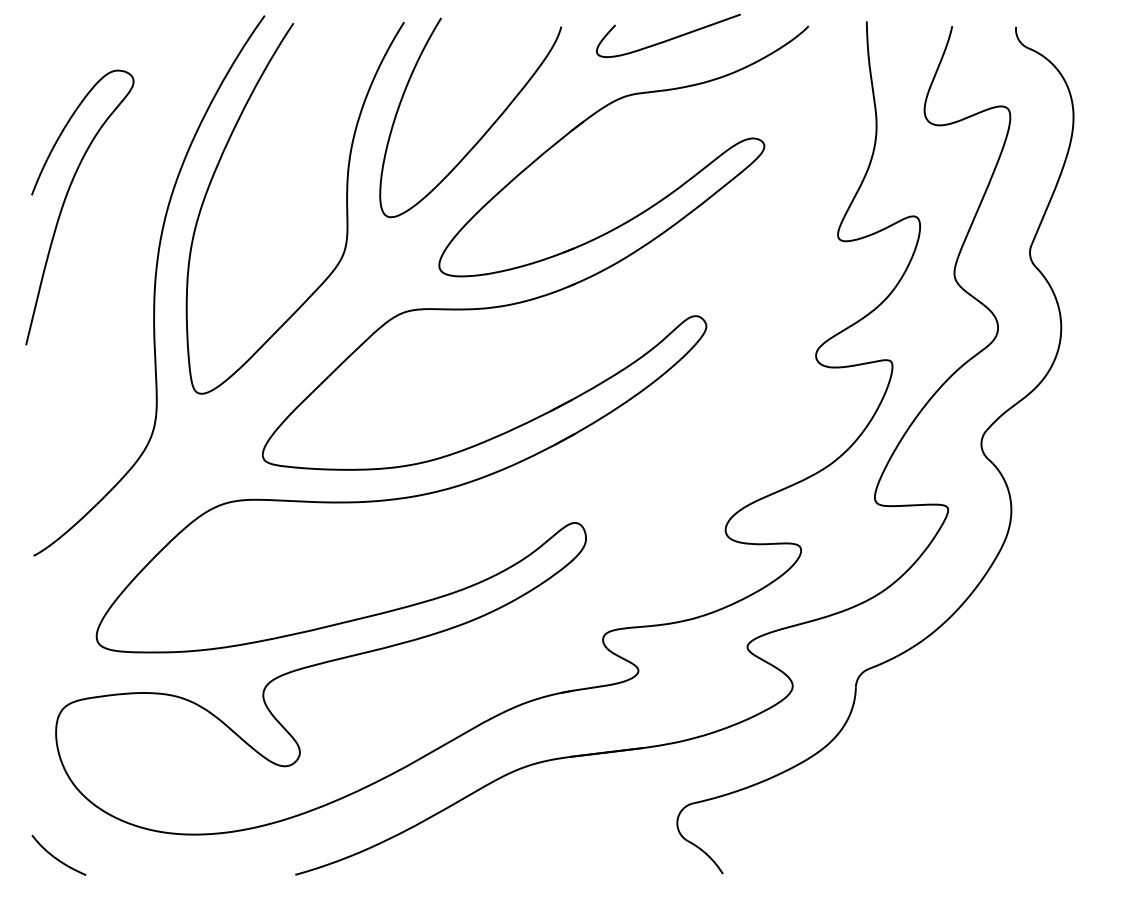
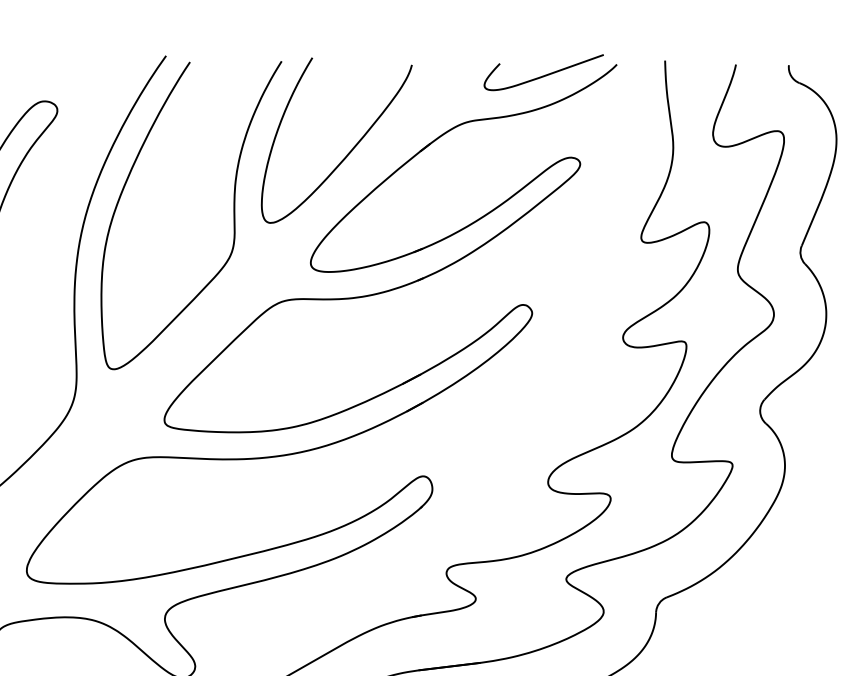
curve: (669, 38) -> (544, 74), moved

